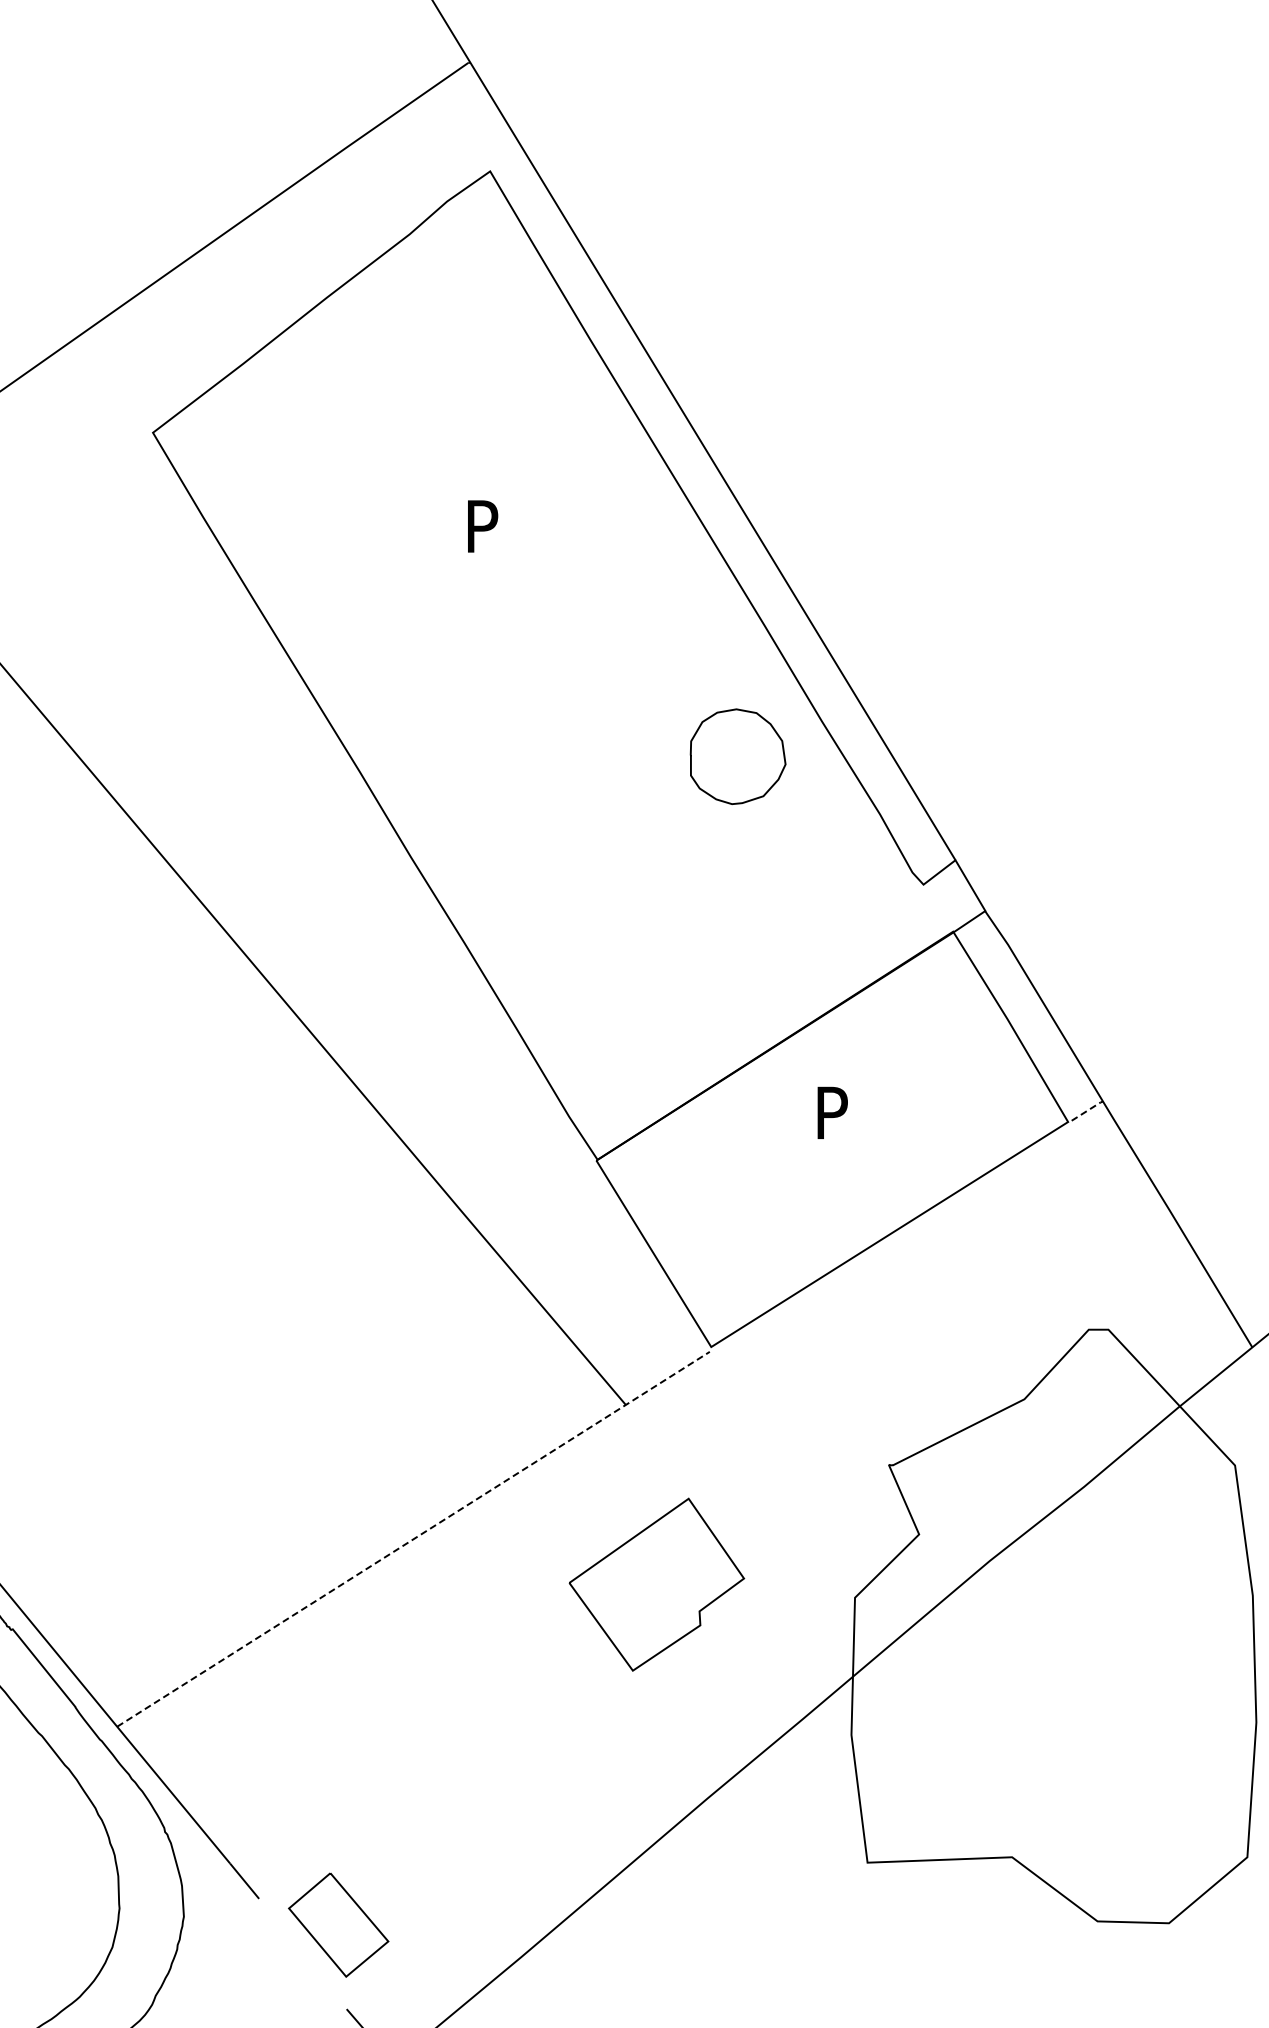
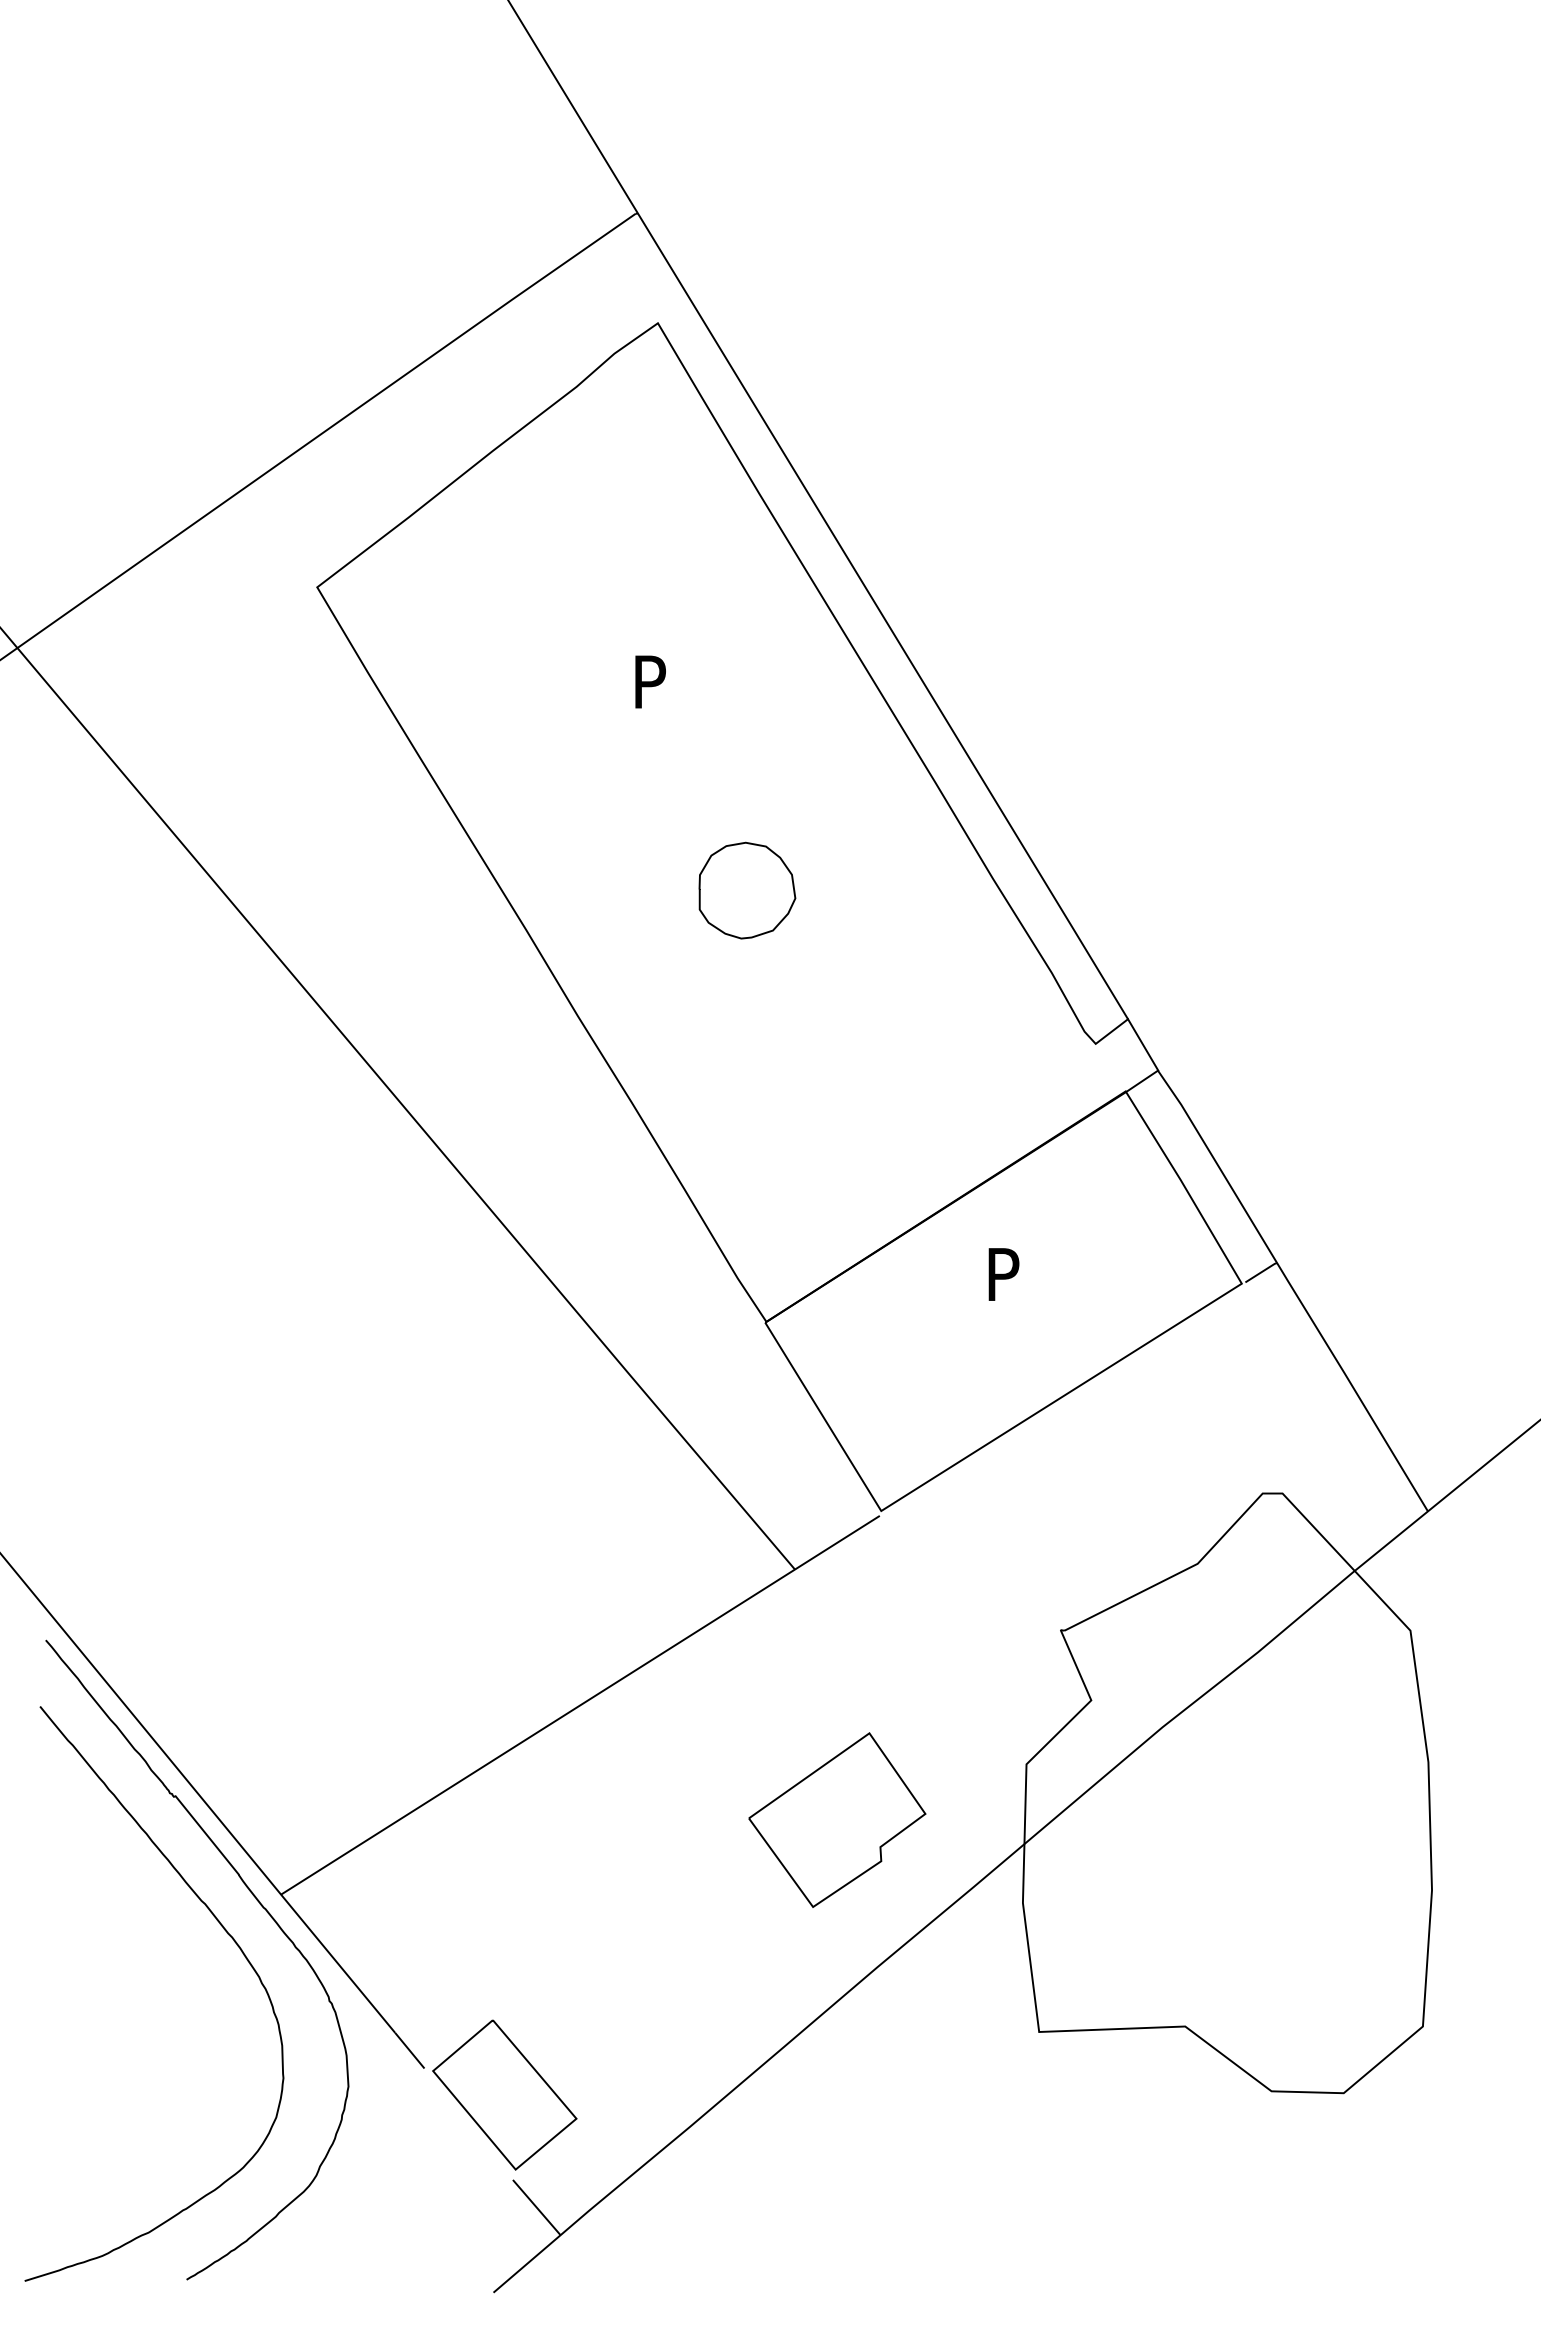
part: (738, 756) -> (747, 890), moved
line: (1088, 1109) -> (1262, 1271), dashed -> solid
line: (413, 1538) -> (580, 1704), dashed -> solid
part: (657, 1584) -> (837, 1819), moved
part: (338, 1924) -> (504, 2094), size x1.43

